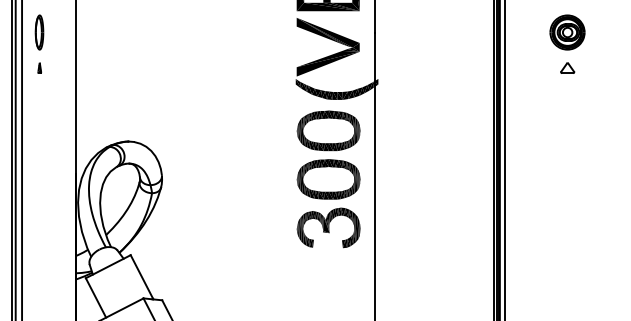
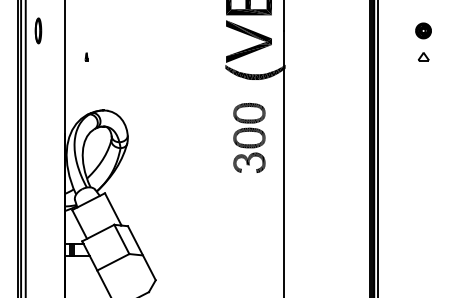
part: (567, 31) -> (423, 30), size x0.6
part: (39, 67) -> (86, 56), moved
part: (328, 178) -> (249, 137), size x0.7

